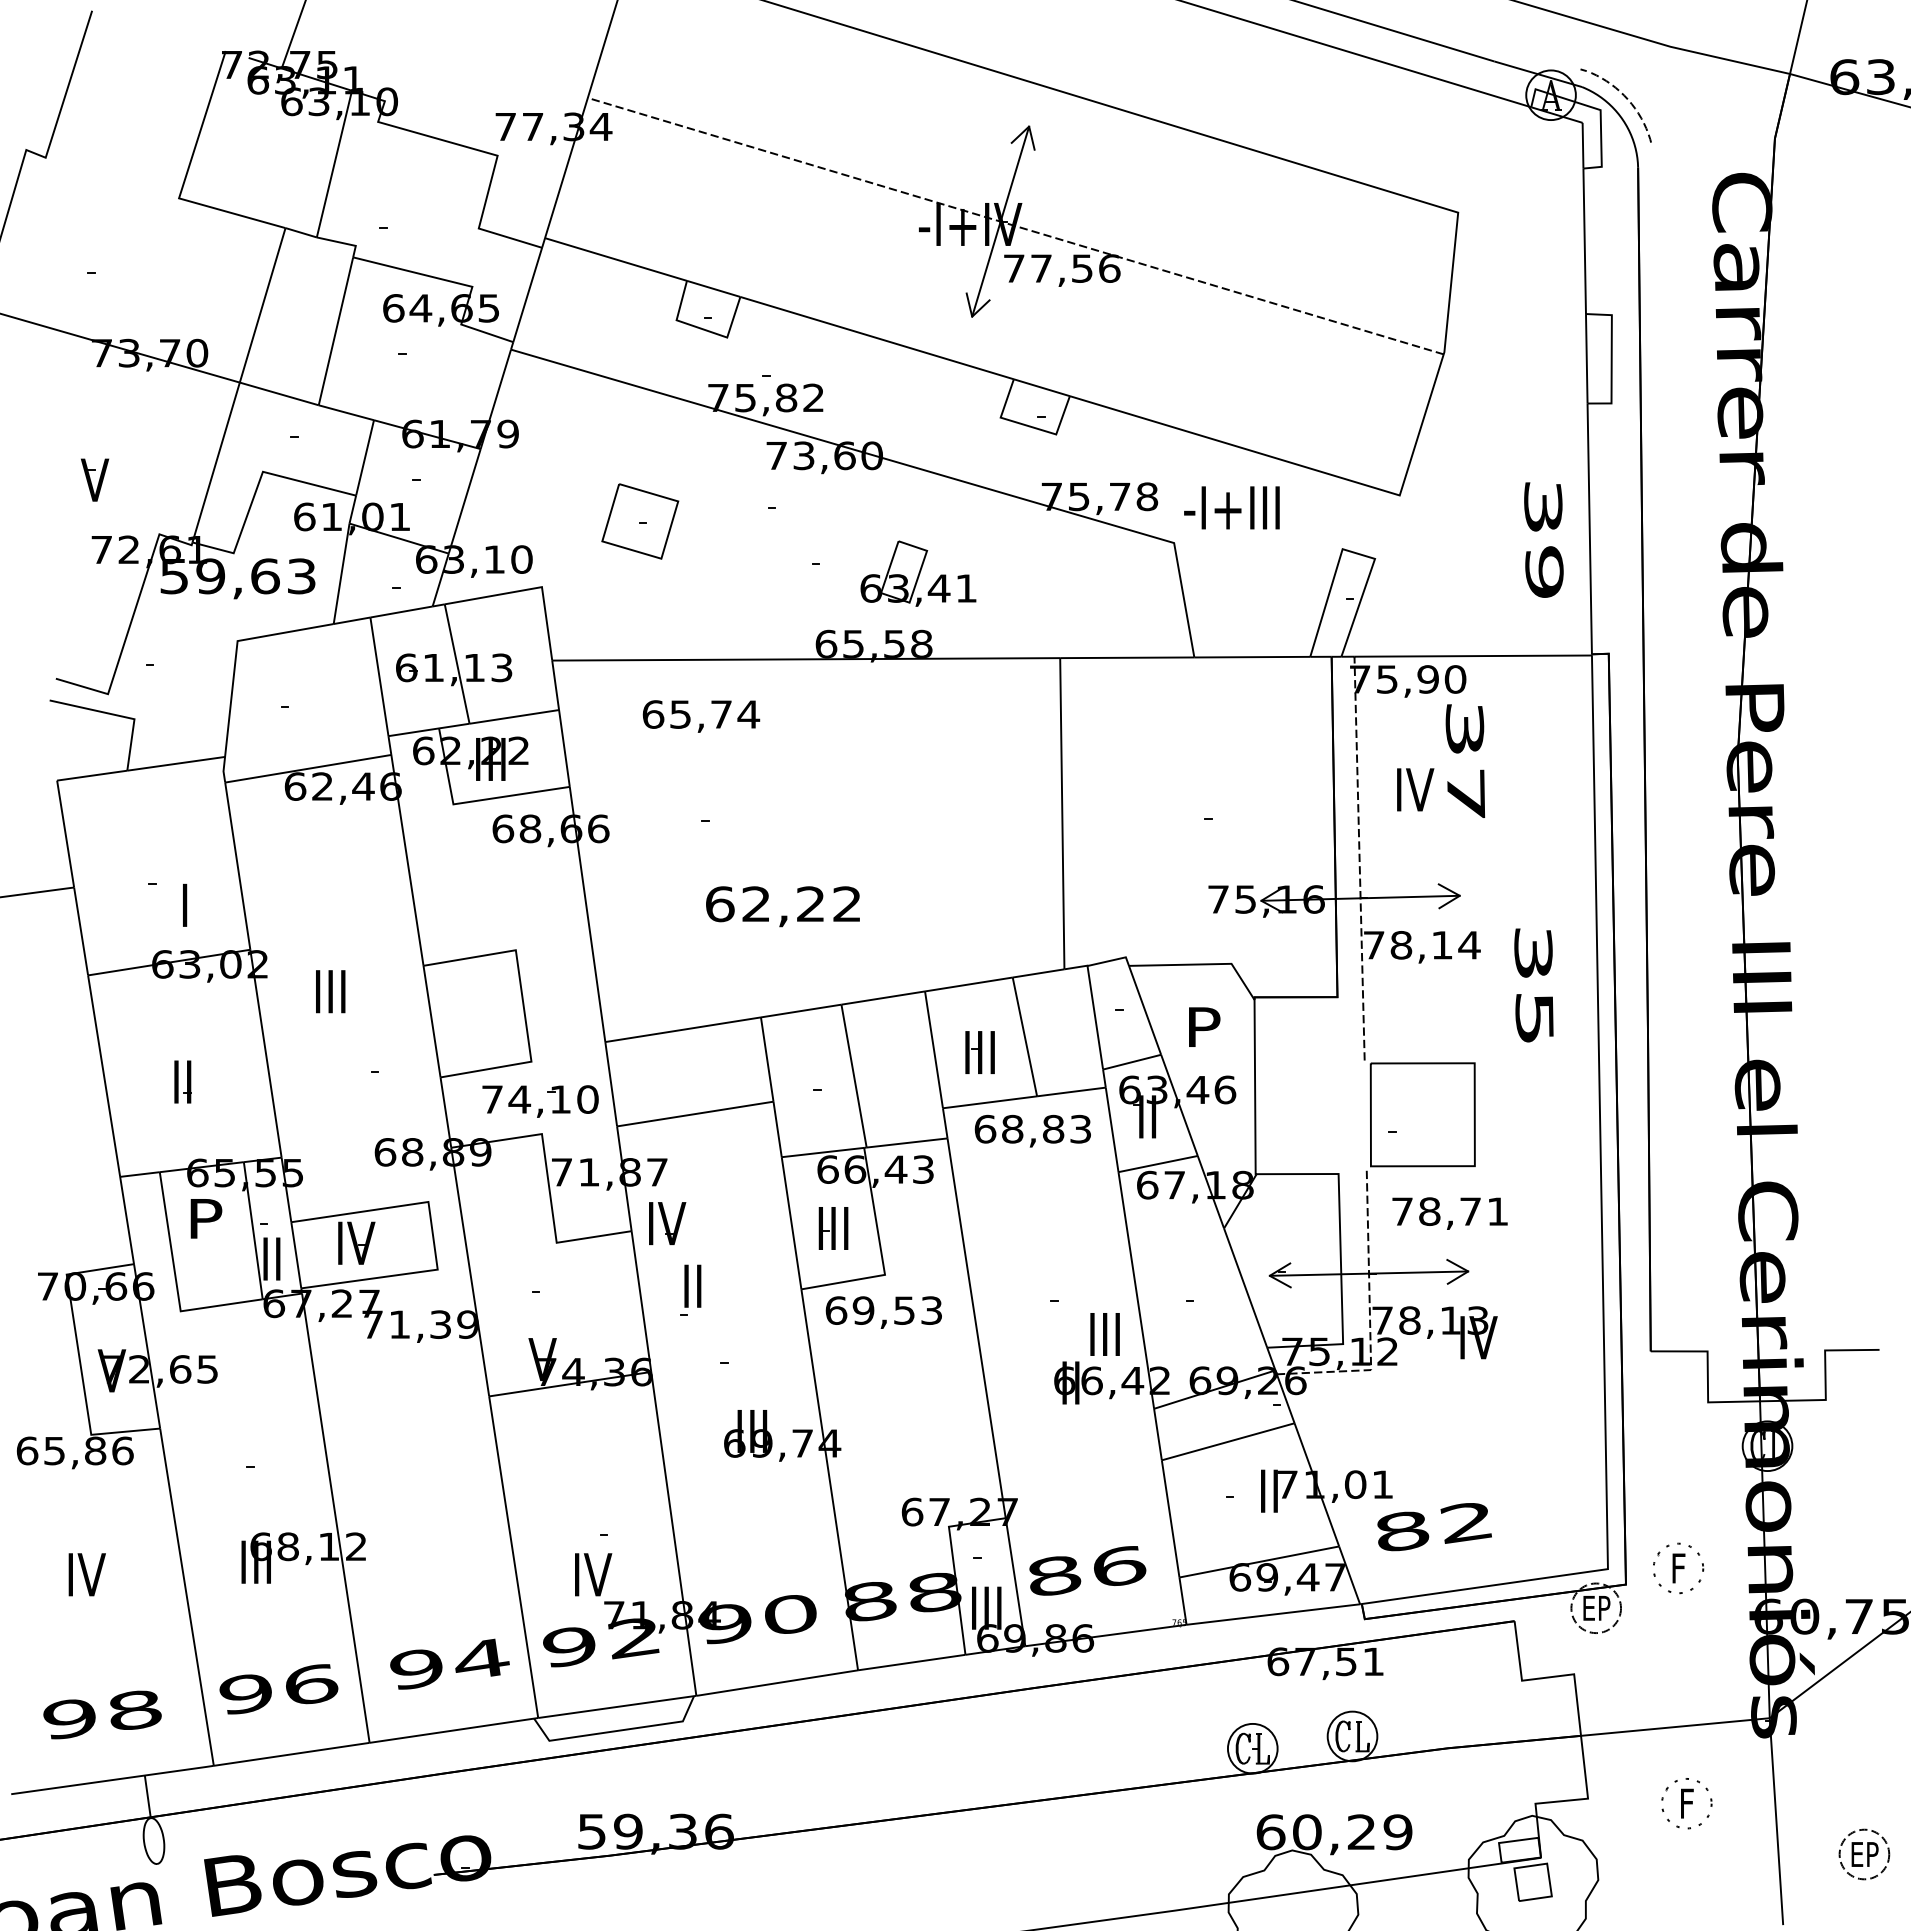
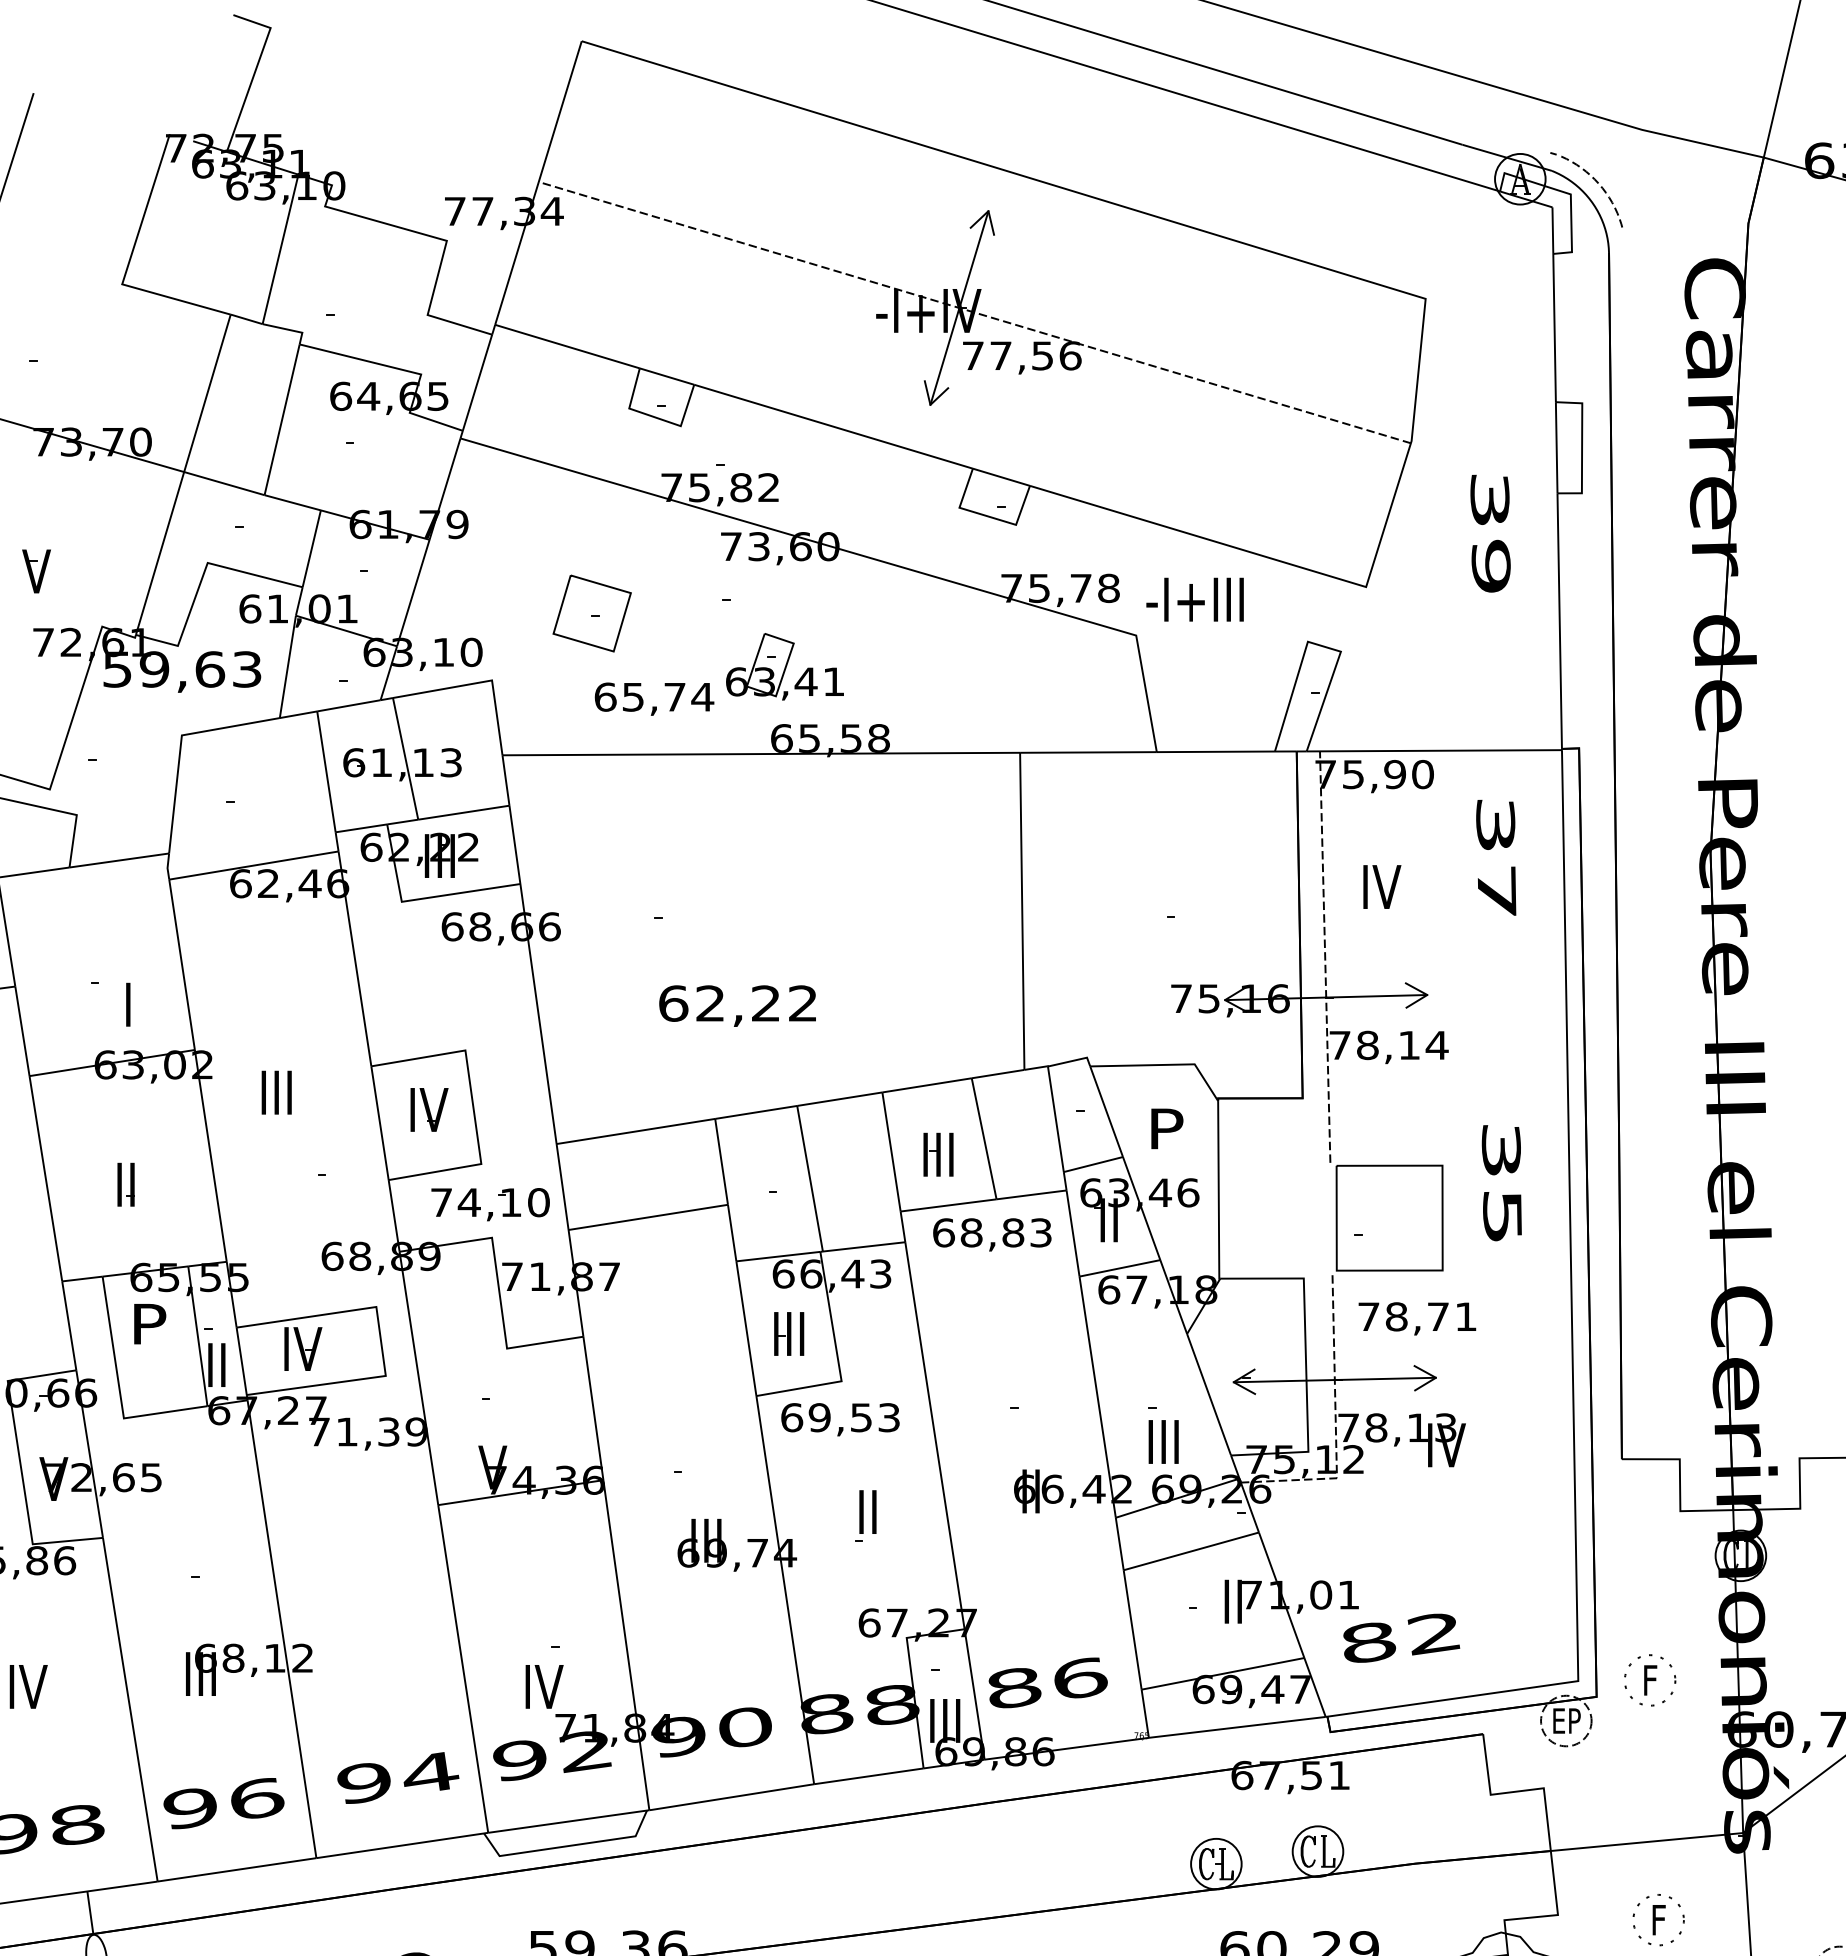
text: (1543, 539) -> (1490, 533), moved
part: (918, 573) -> (785, 666), moved
text: (701, 716) -> (654, 699), moved
text: (1465, 760) -> (1496, 857), moved
text: (1533, 985) -> (1501, 1183), moved
part: (667, 1223) -> (429, 1109), moved
part: (690, 1289) -> (865, 1515), moved
text: (1104, 1334) -> (1163, 1442), moved

